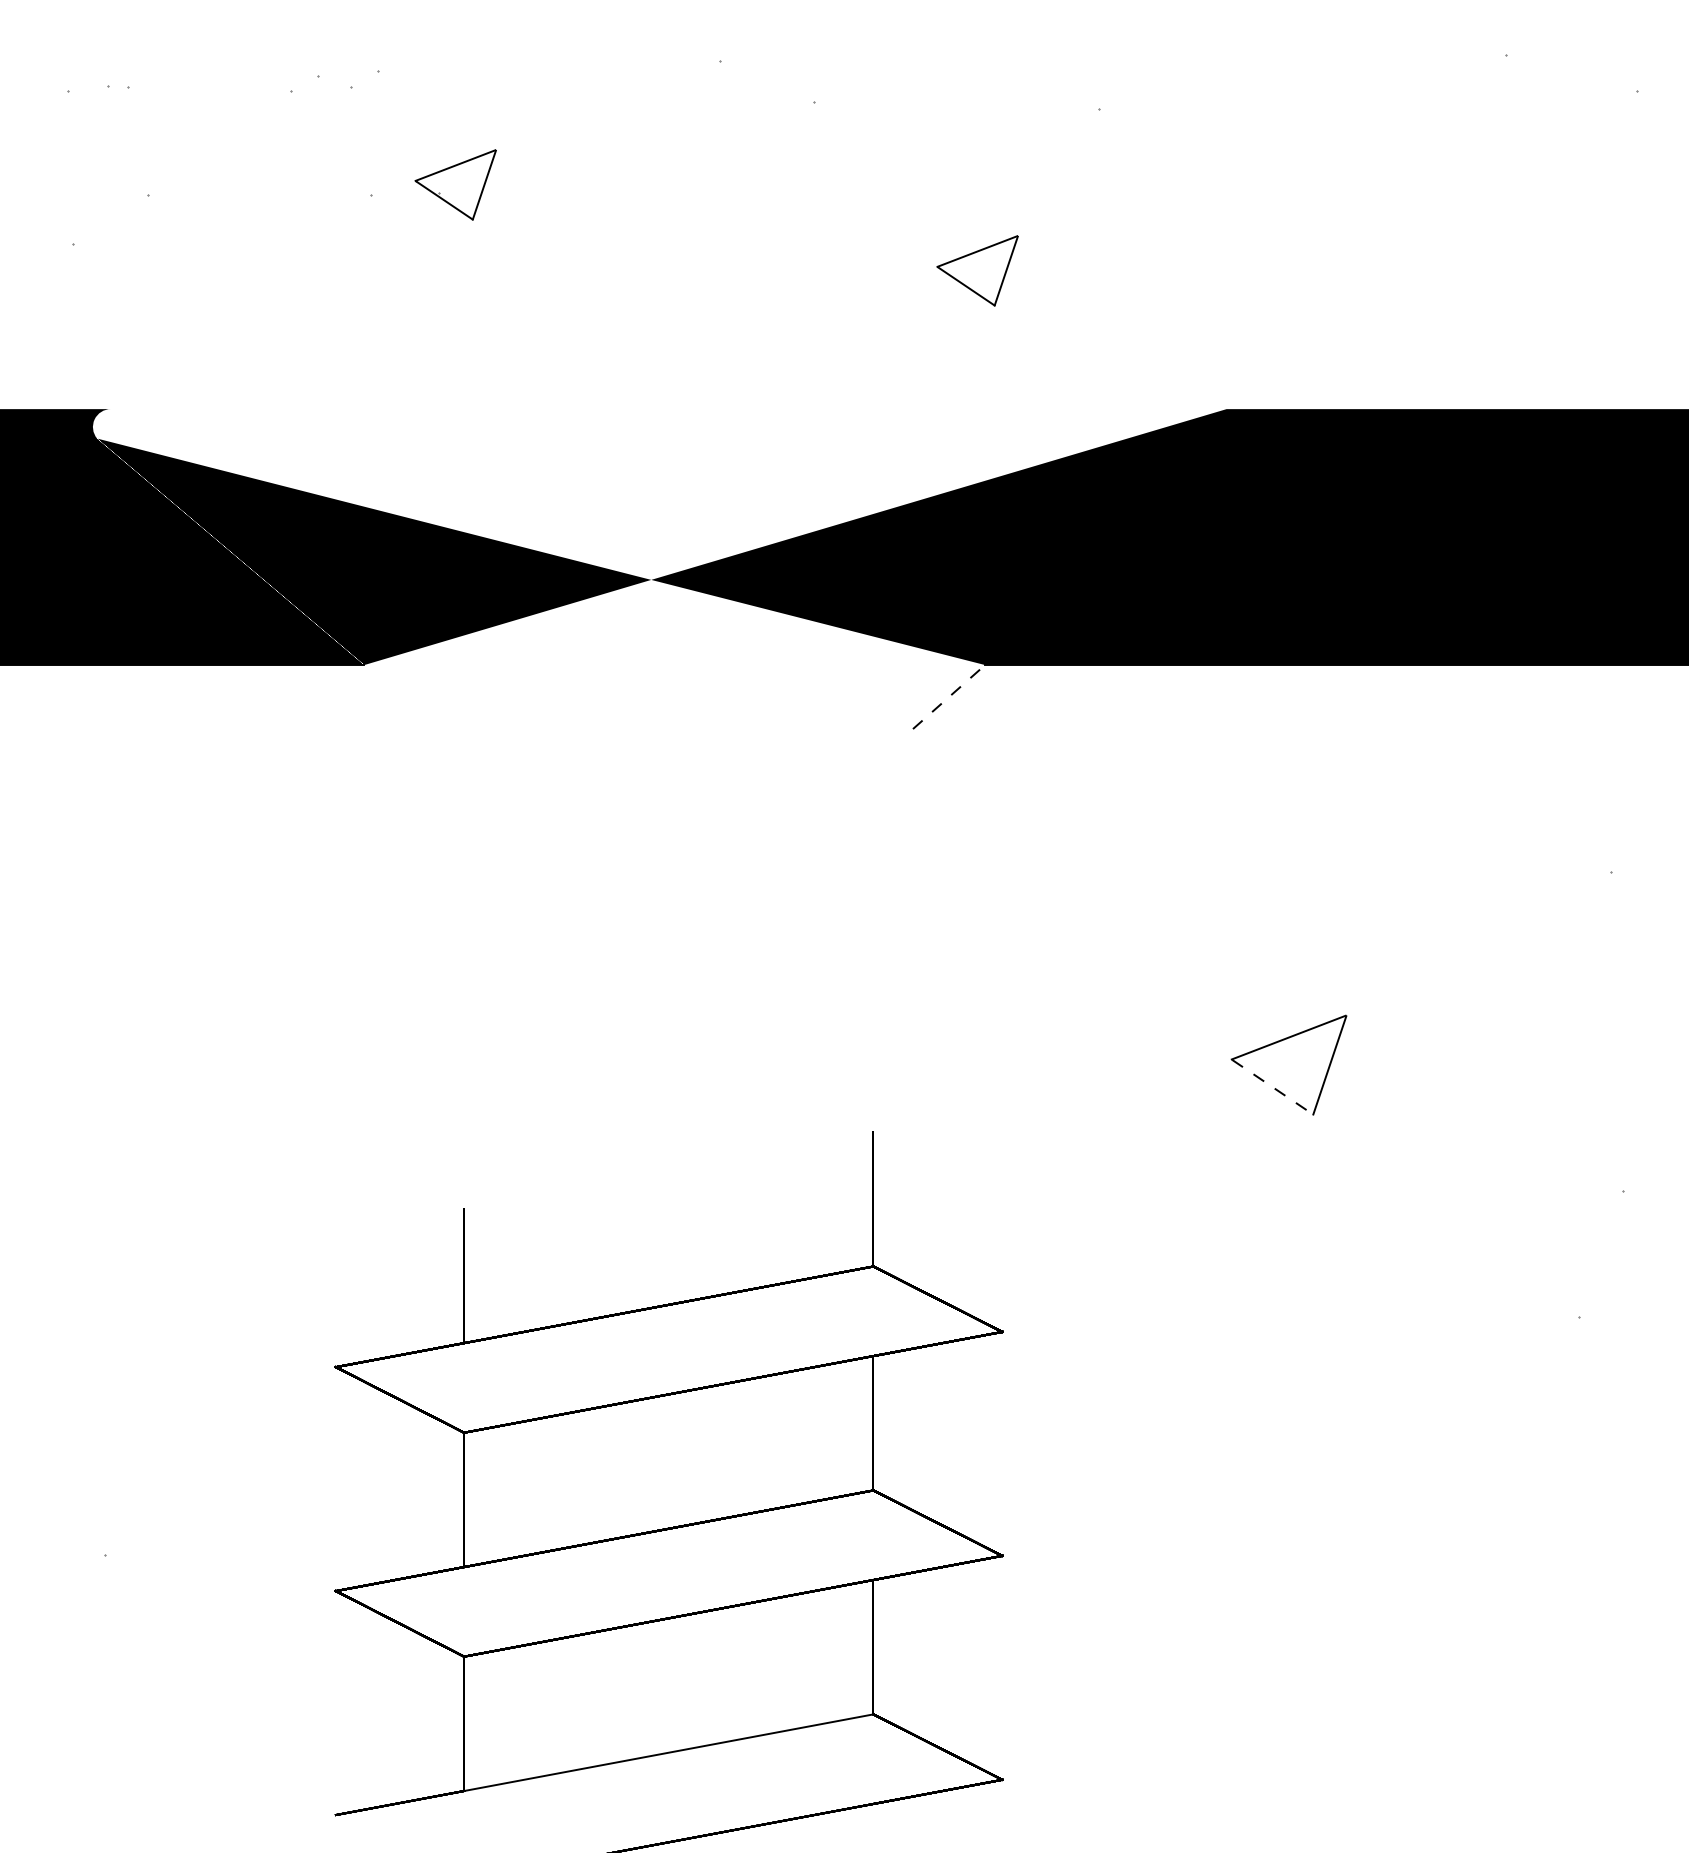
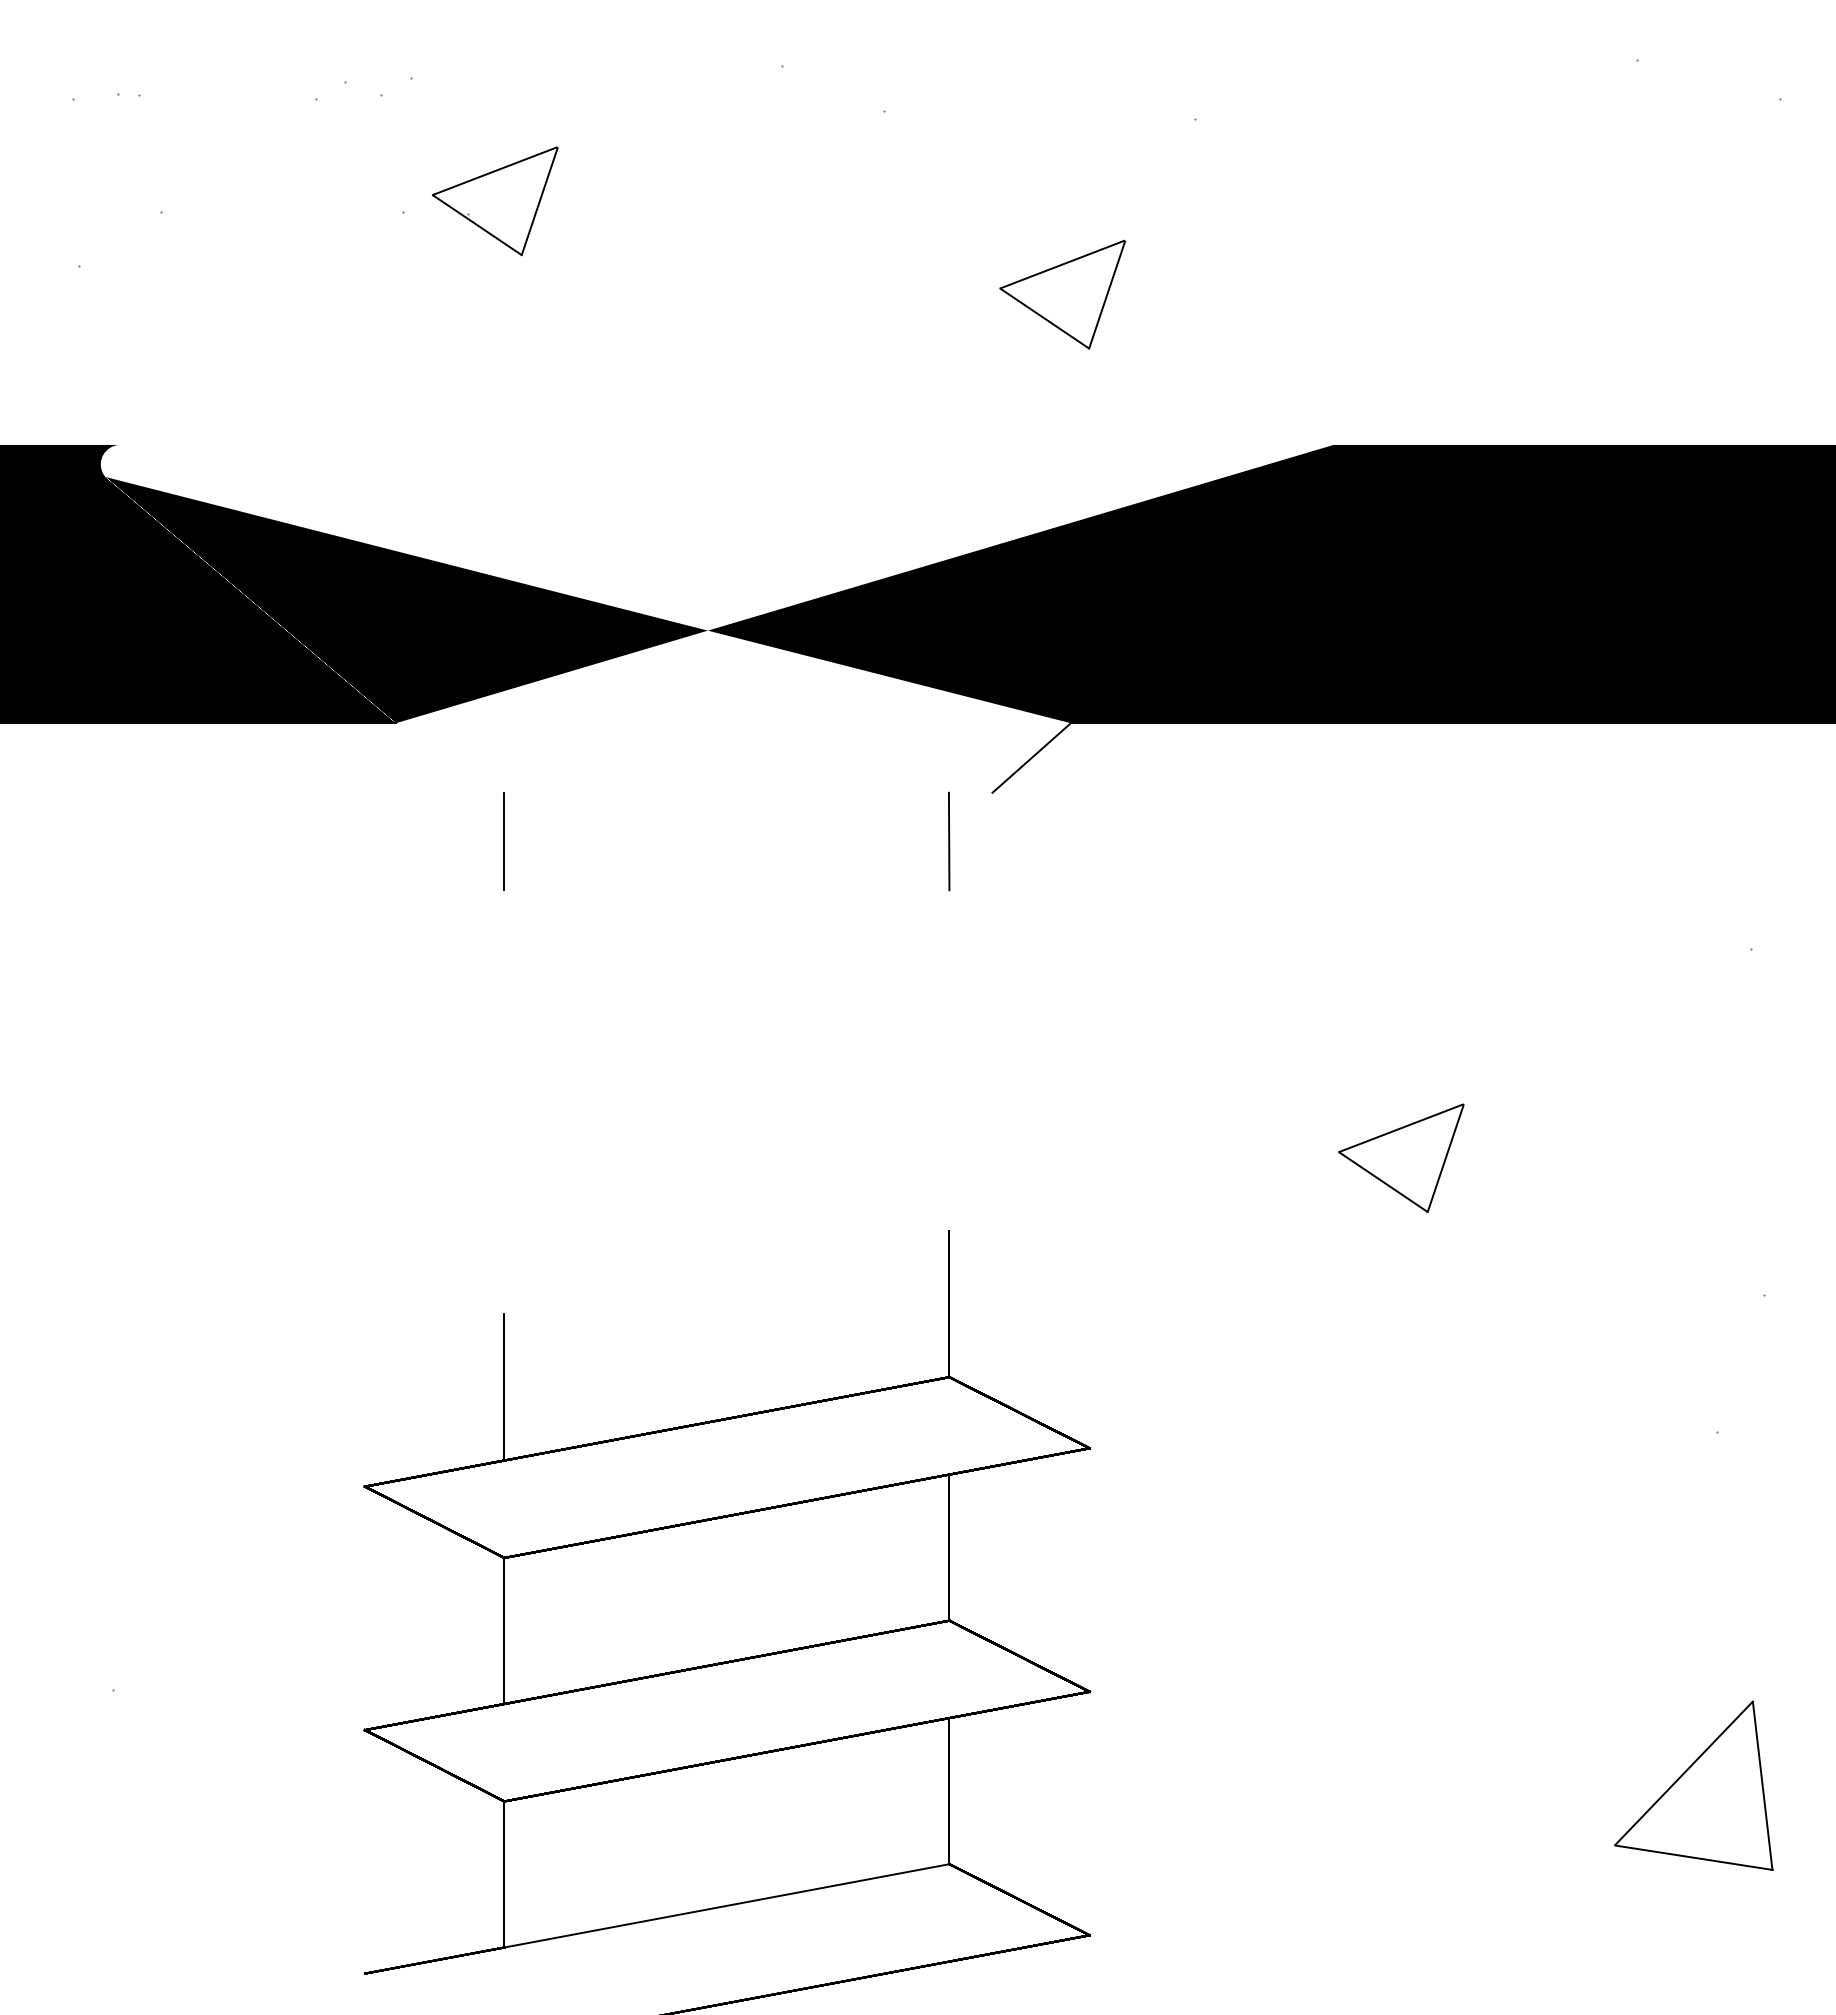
part: (455, 184) -> (495, 200), size x1.43
part: (977, 270) -> (1062, 294), size x1.43
line: (949, 696) -> (1032, 757), dashed -> solid
line: (464, 773) -> (504, 841), added
line: (872, 773) -> (948, 841), added
line: (1273, 1087) -> (1384, 1182), dashed -> solid
part: (1557, 1642) -> (1693, 1785), added

